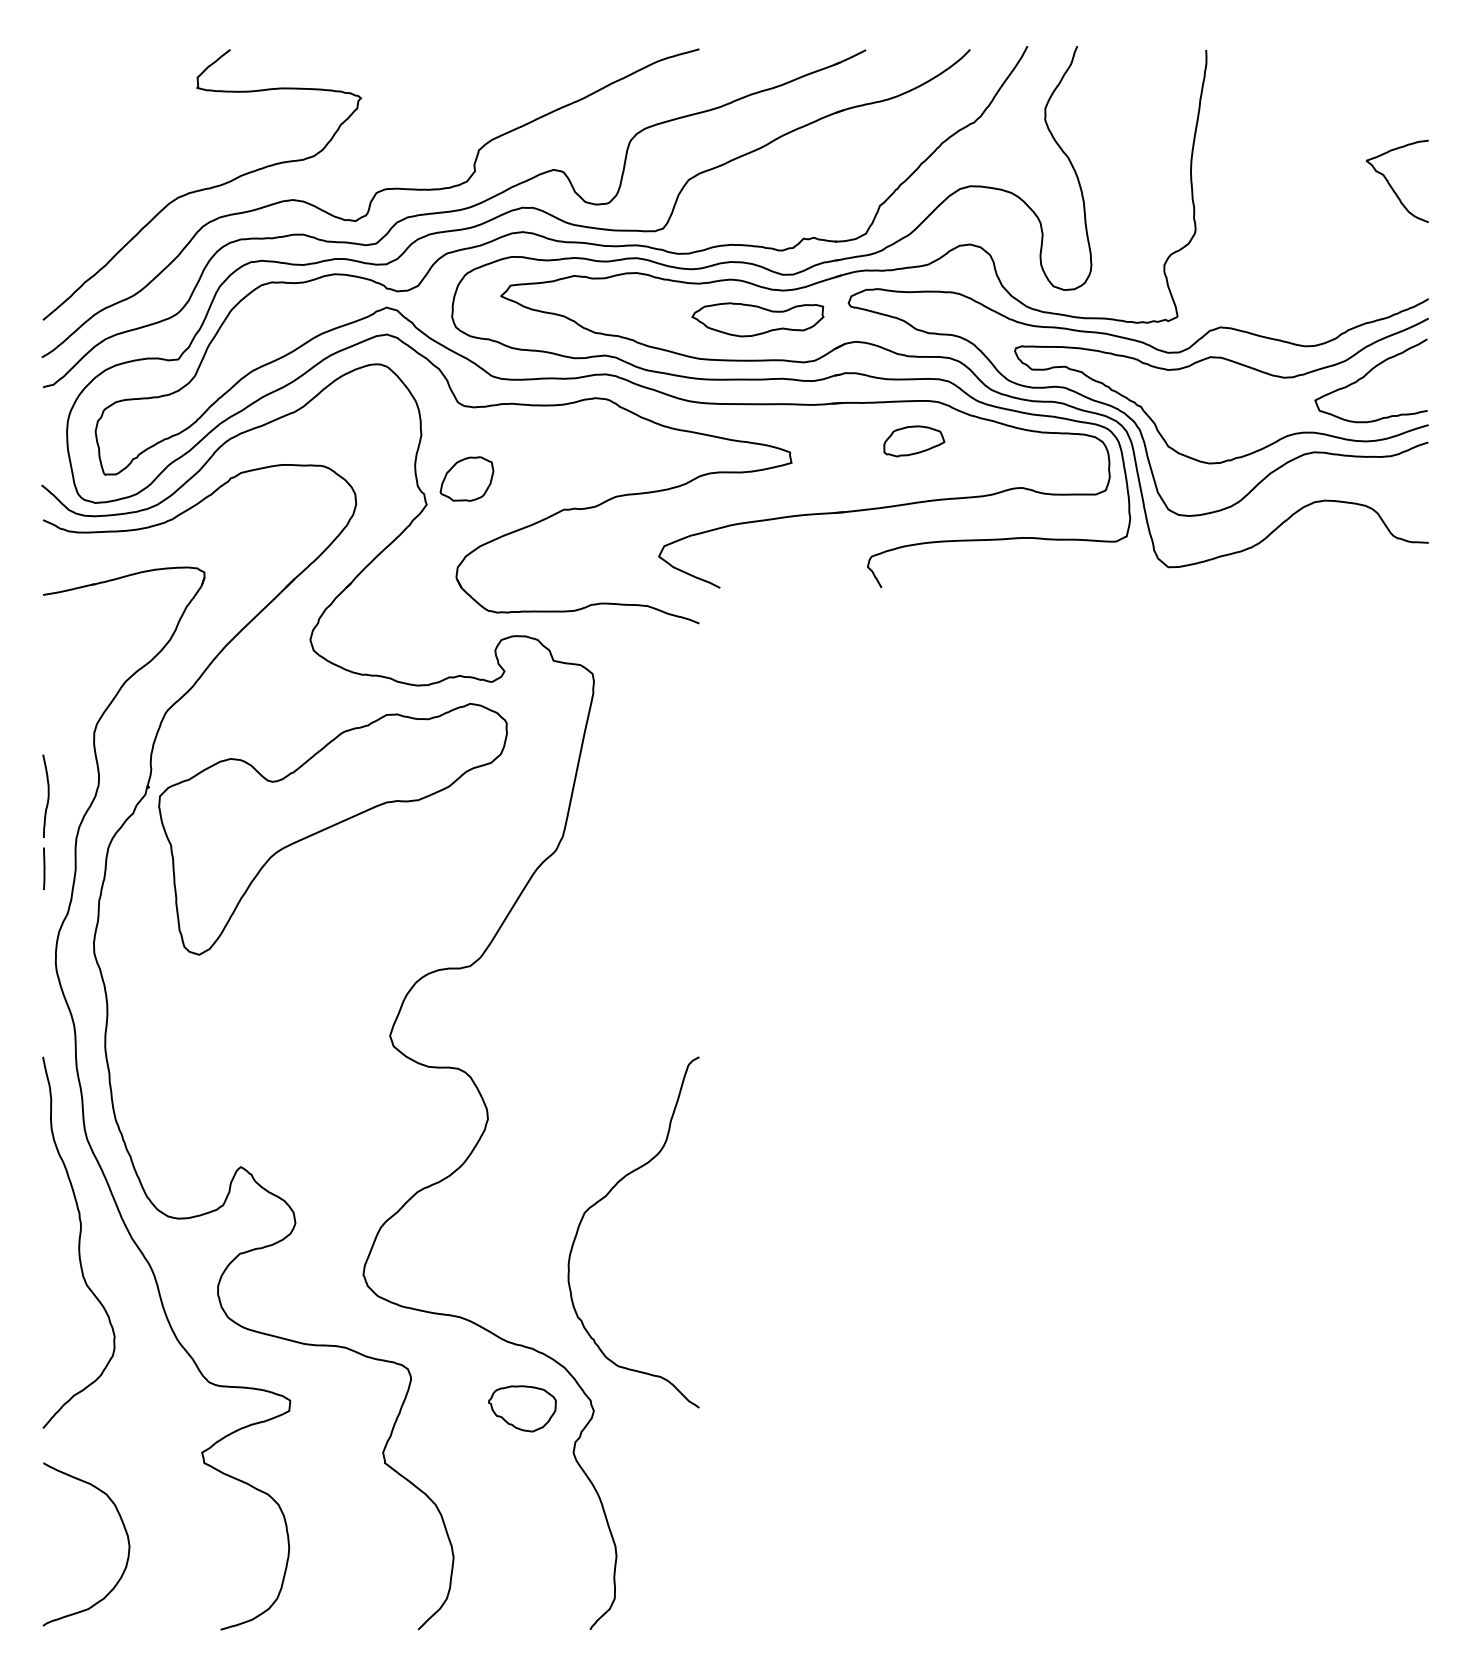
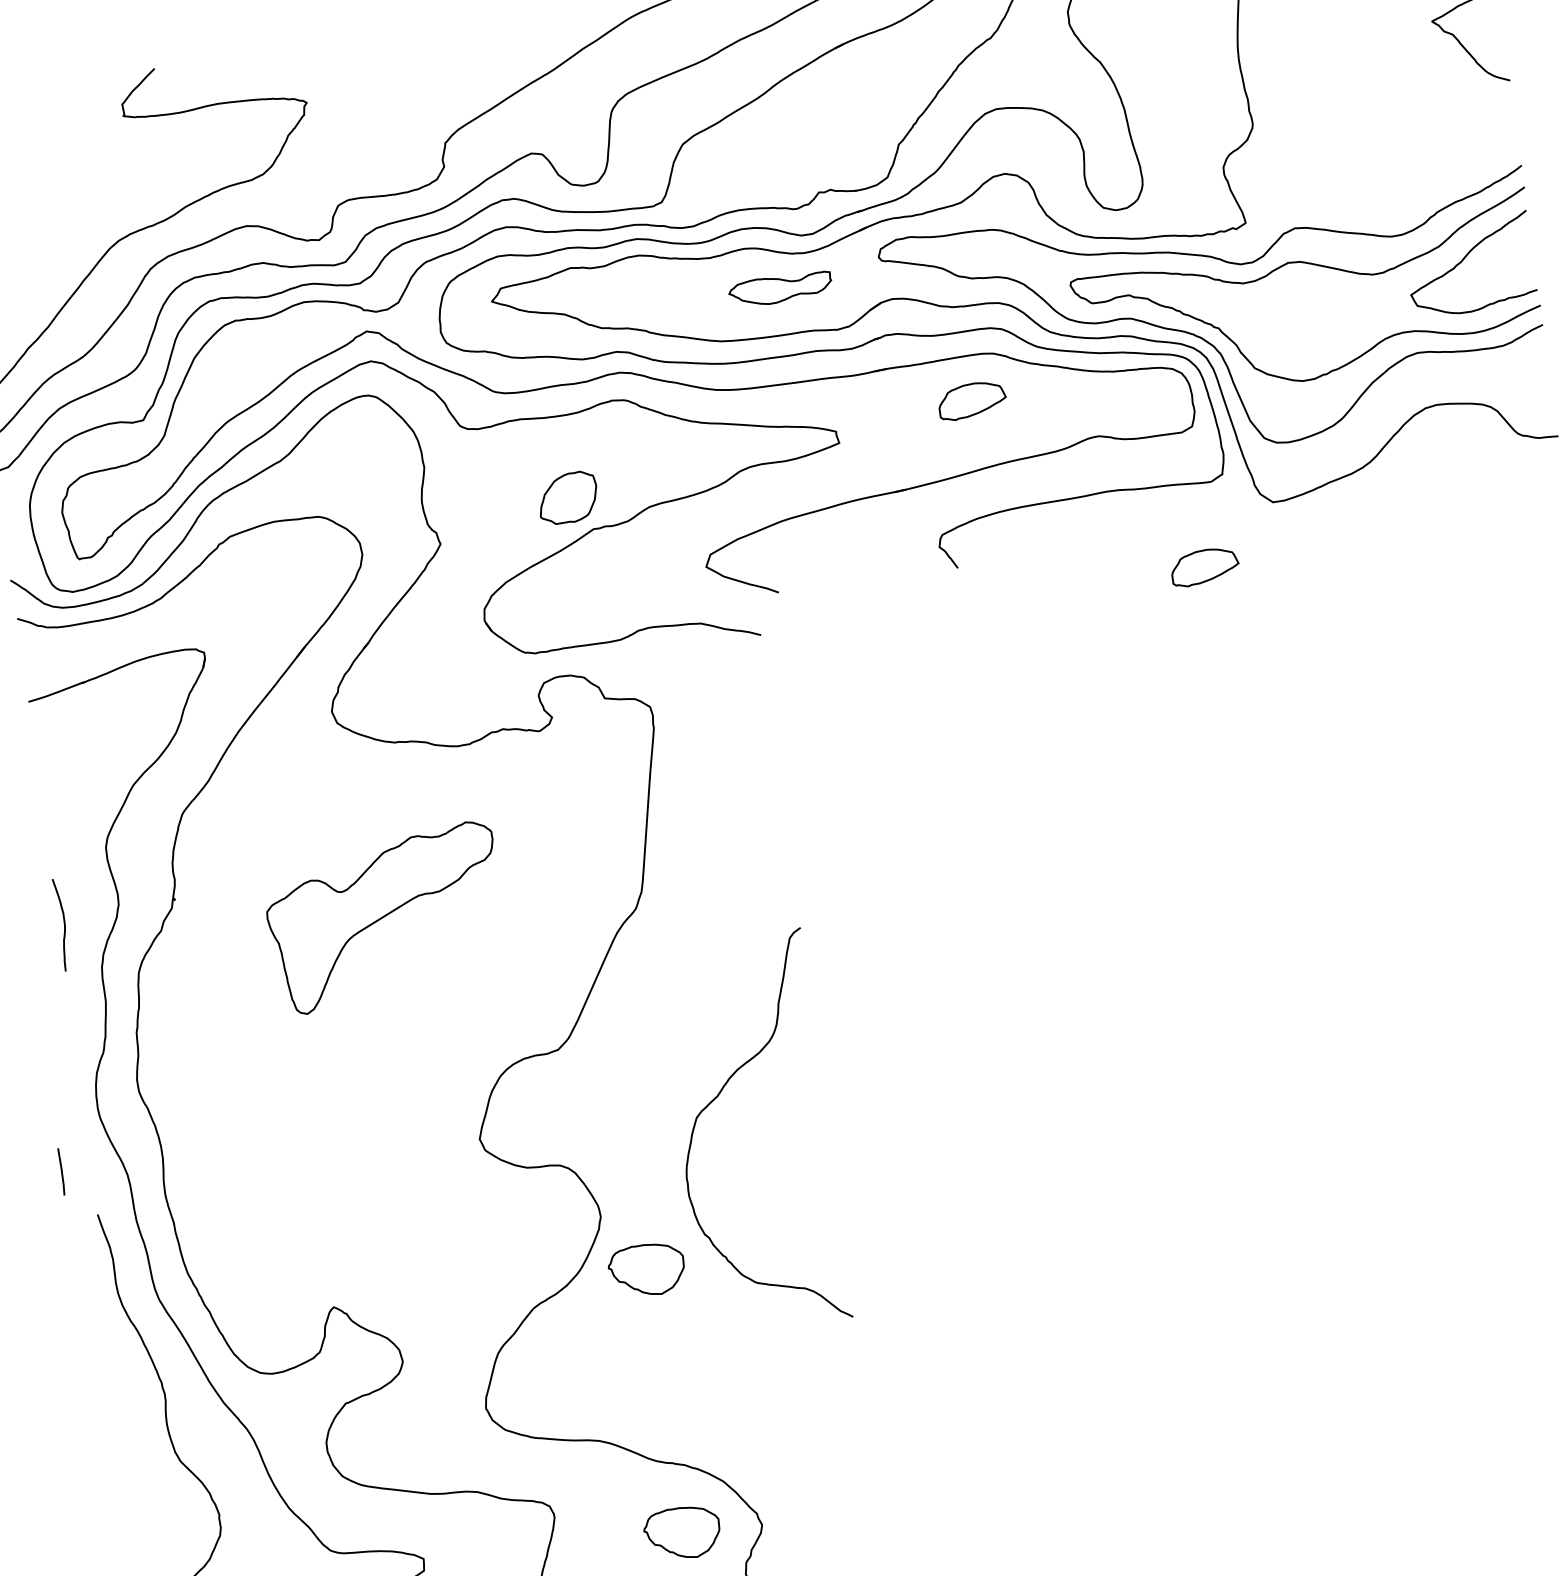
part: (757, 319) -> (779, 289), size x0.7
part: (466, 478) -> (567, 497), moved
part: (1100, 616) -> (1205, 567), added
part: (332, 828) -> (384, 917), size x0.6
line: (44, 868) -> (61, 1171), moved
part: (522, 1171) -> (647, 1269), added
curve: (604, 1198) -> (716, 1098), moved

